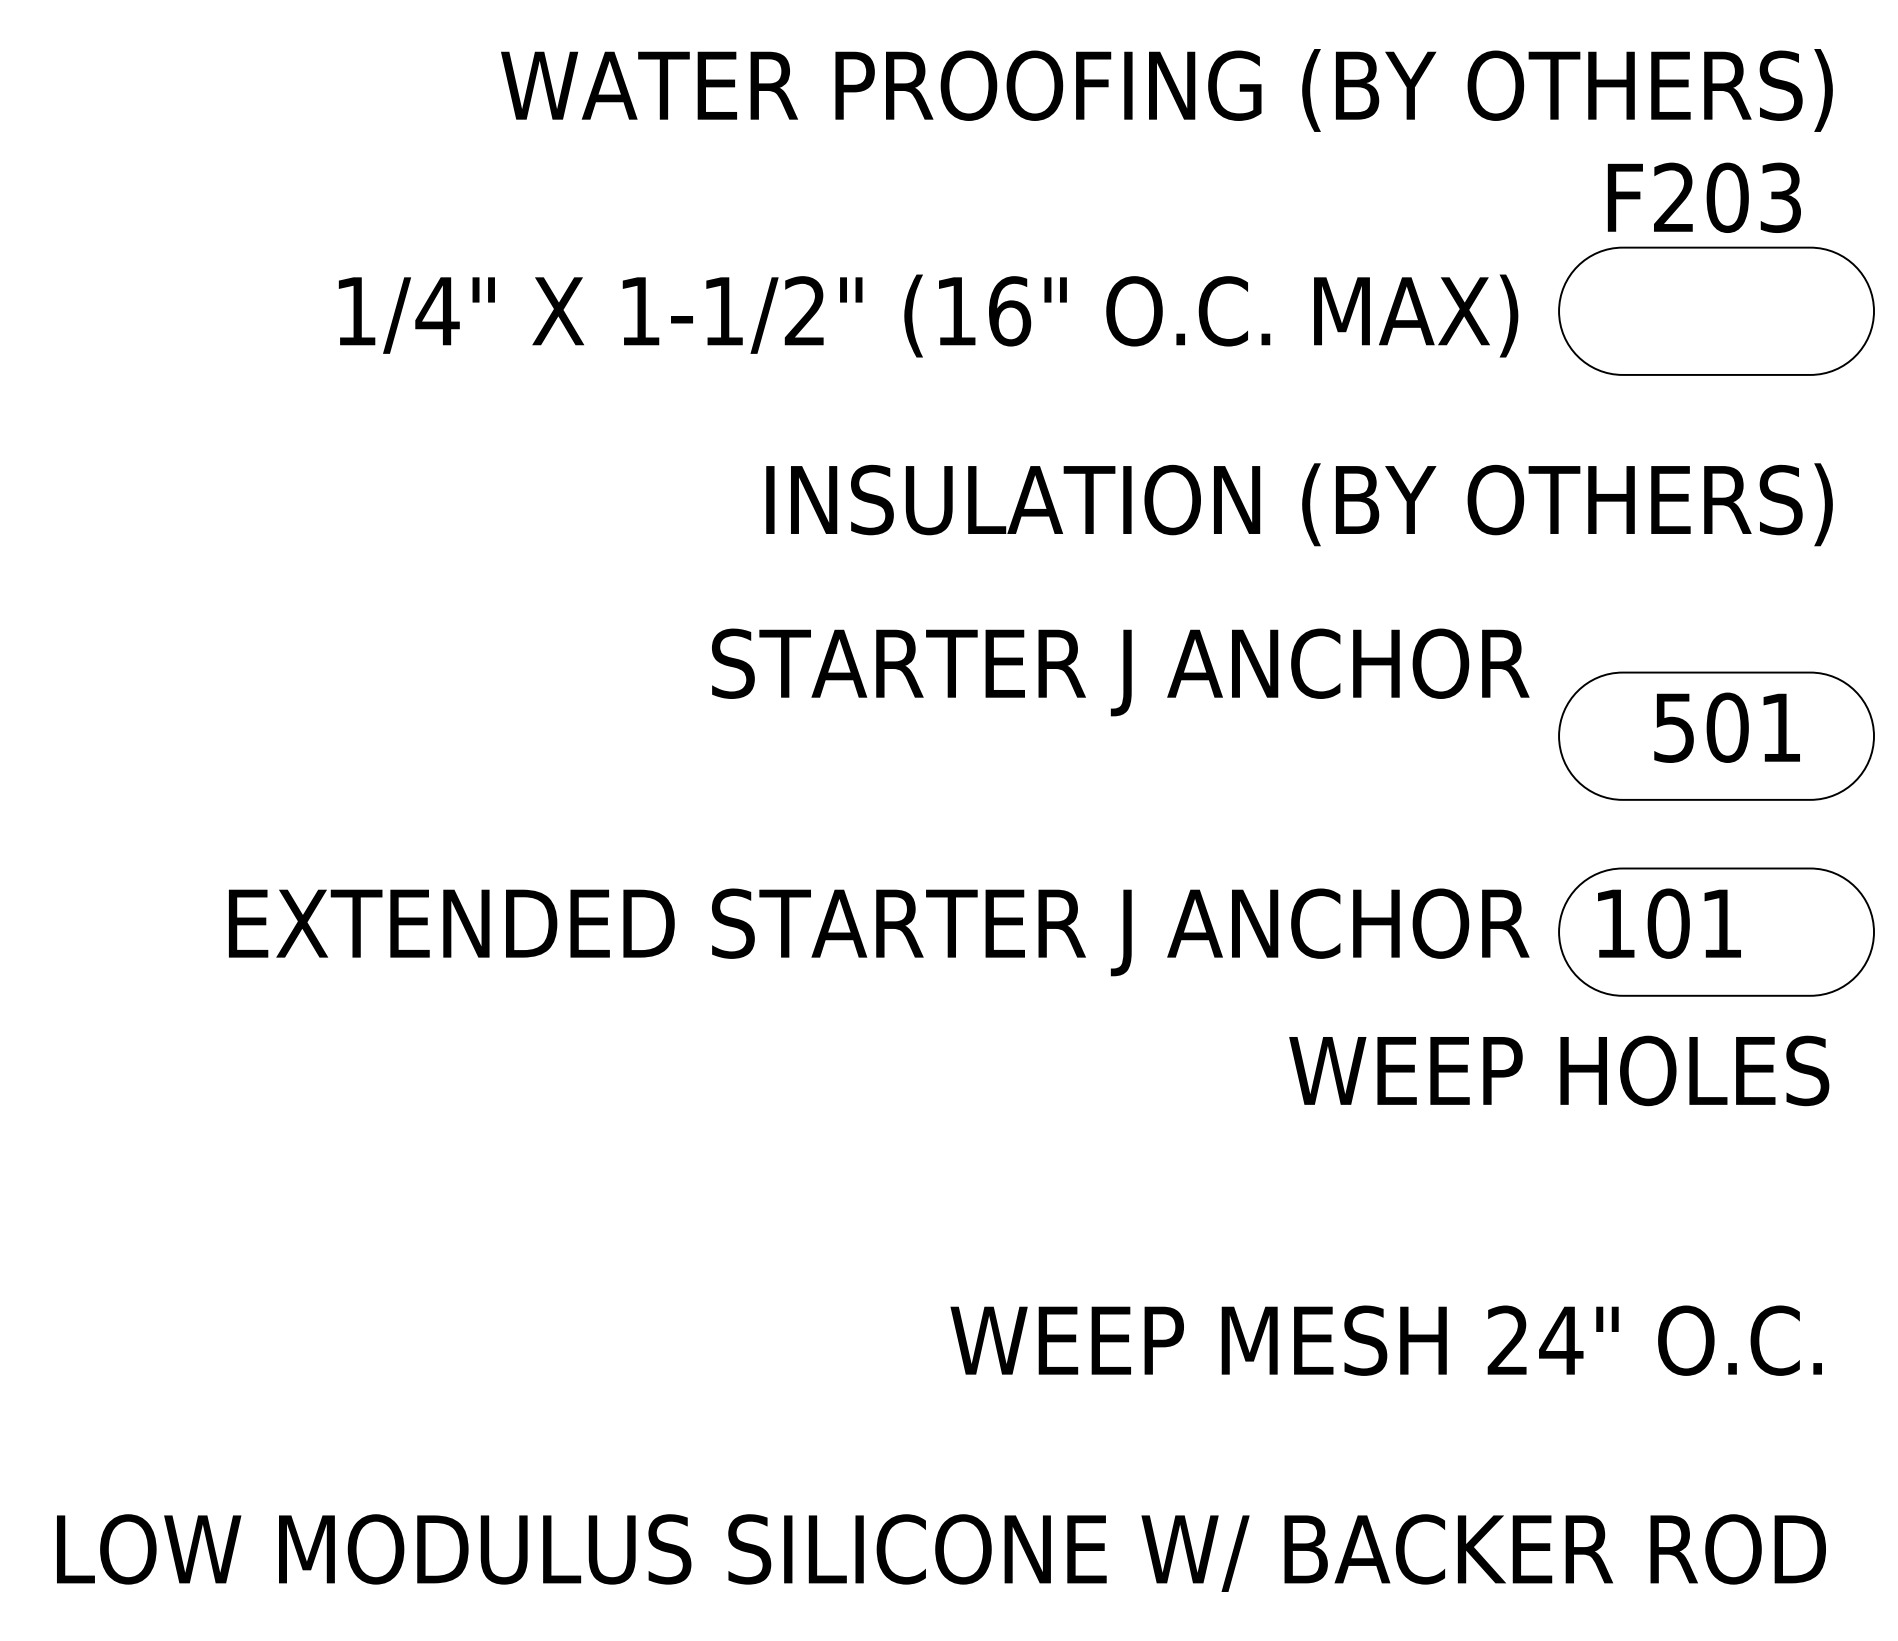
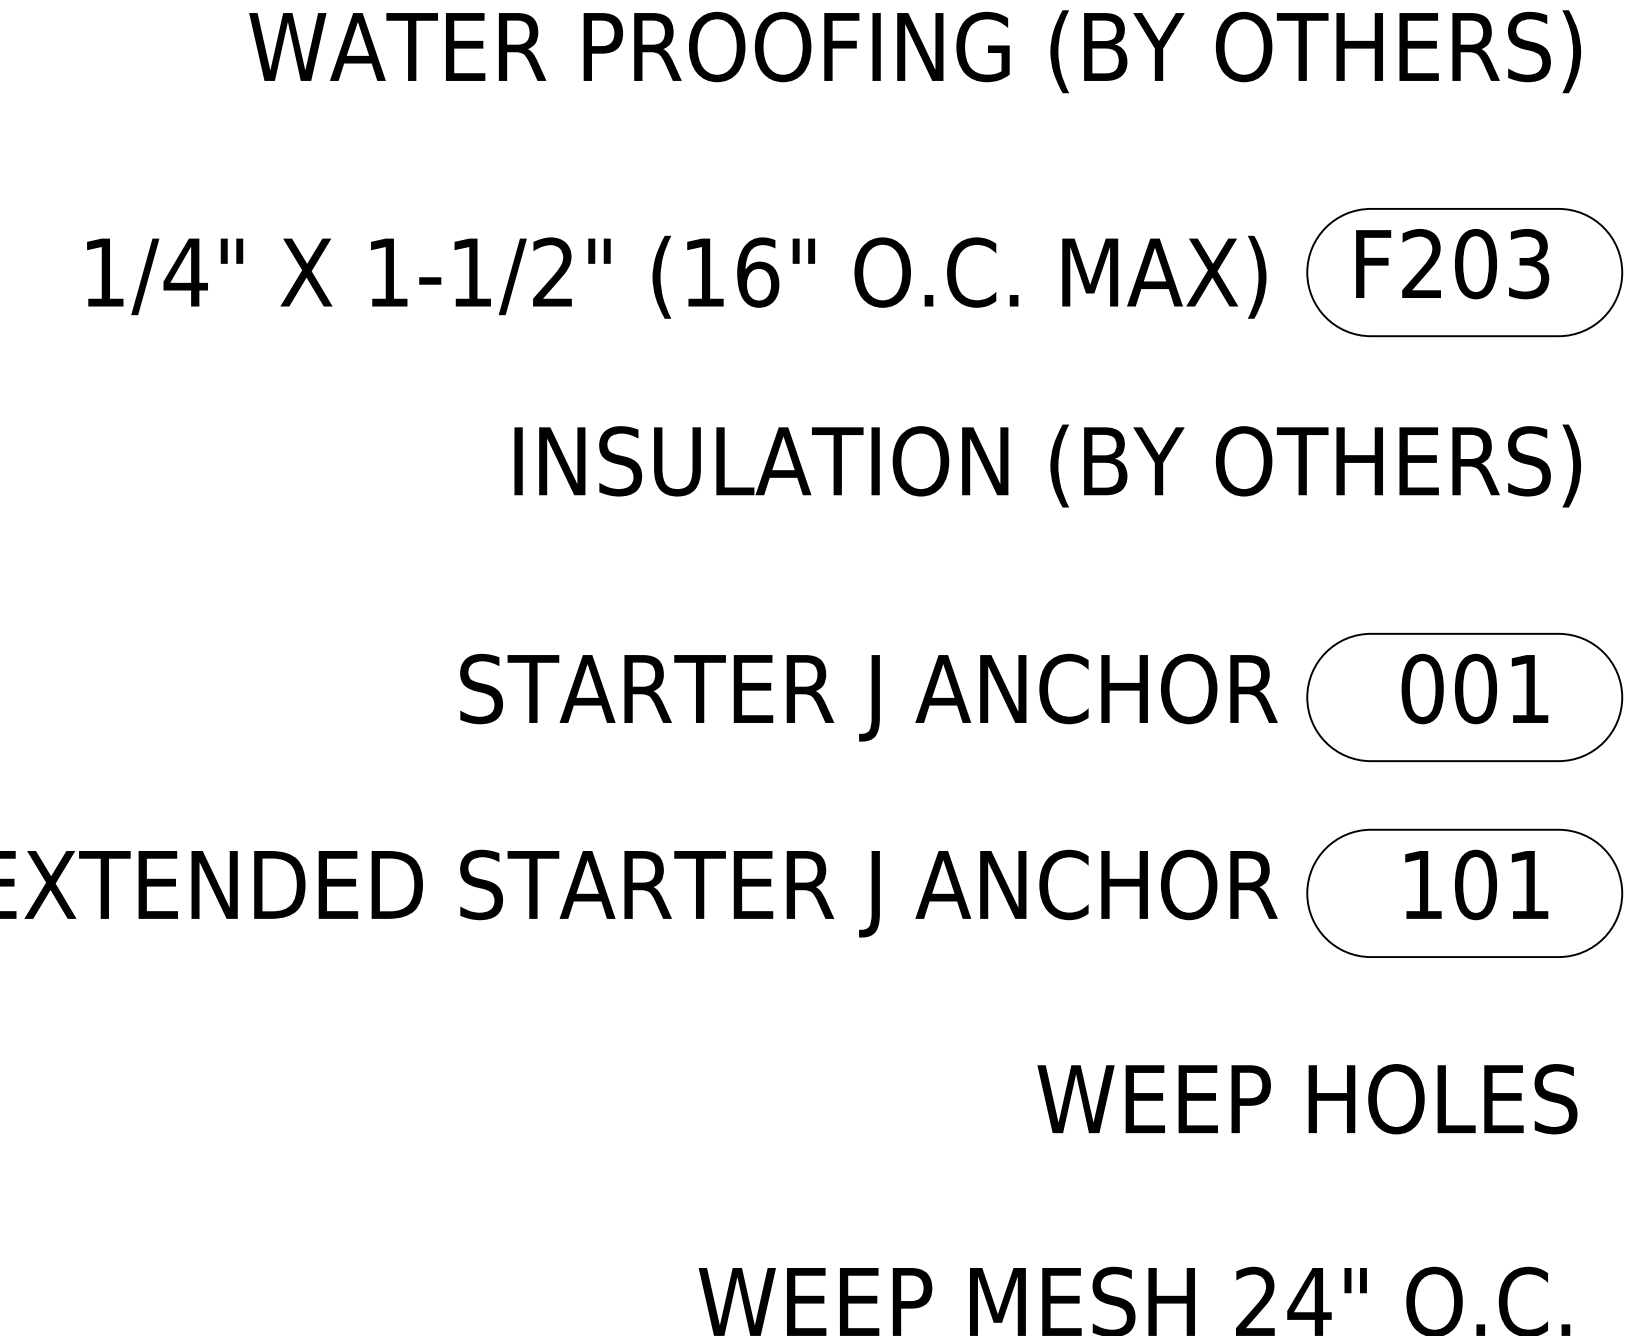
text: (1703, 197) -> (1451, 263), moved
text: (1120, 672) -> (868, 697), moved
text: (1674, 727) -> (1422, 688), 501 -> 001
text: (1669, 923) -> (1476, 884), moved
text: (1559, 1070) -> (1307, 1098), moved

